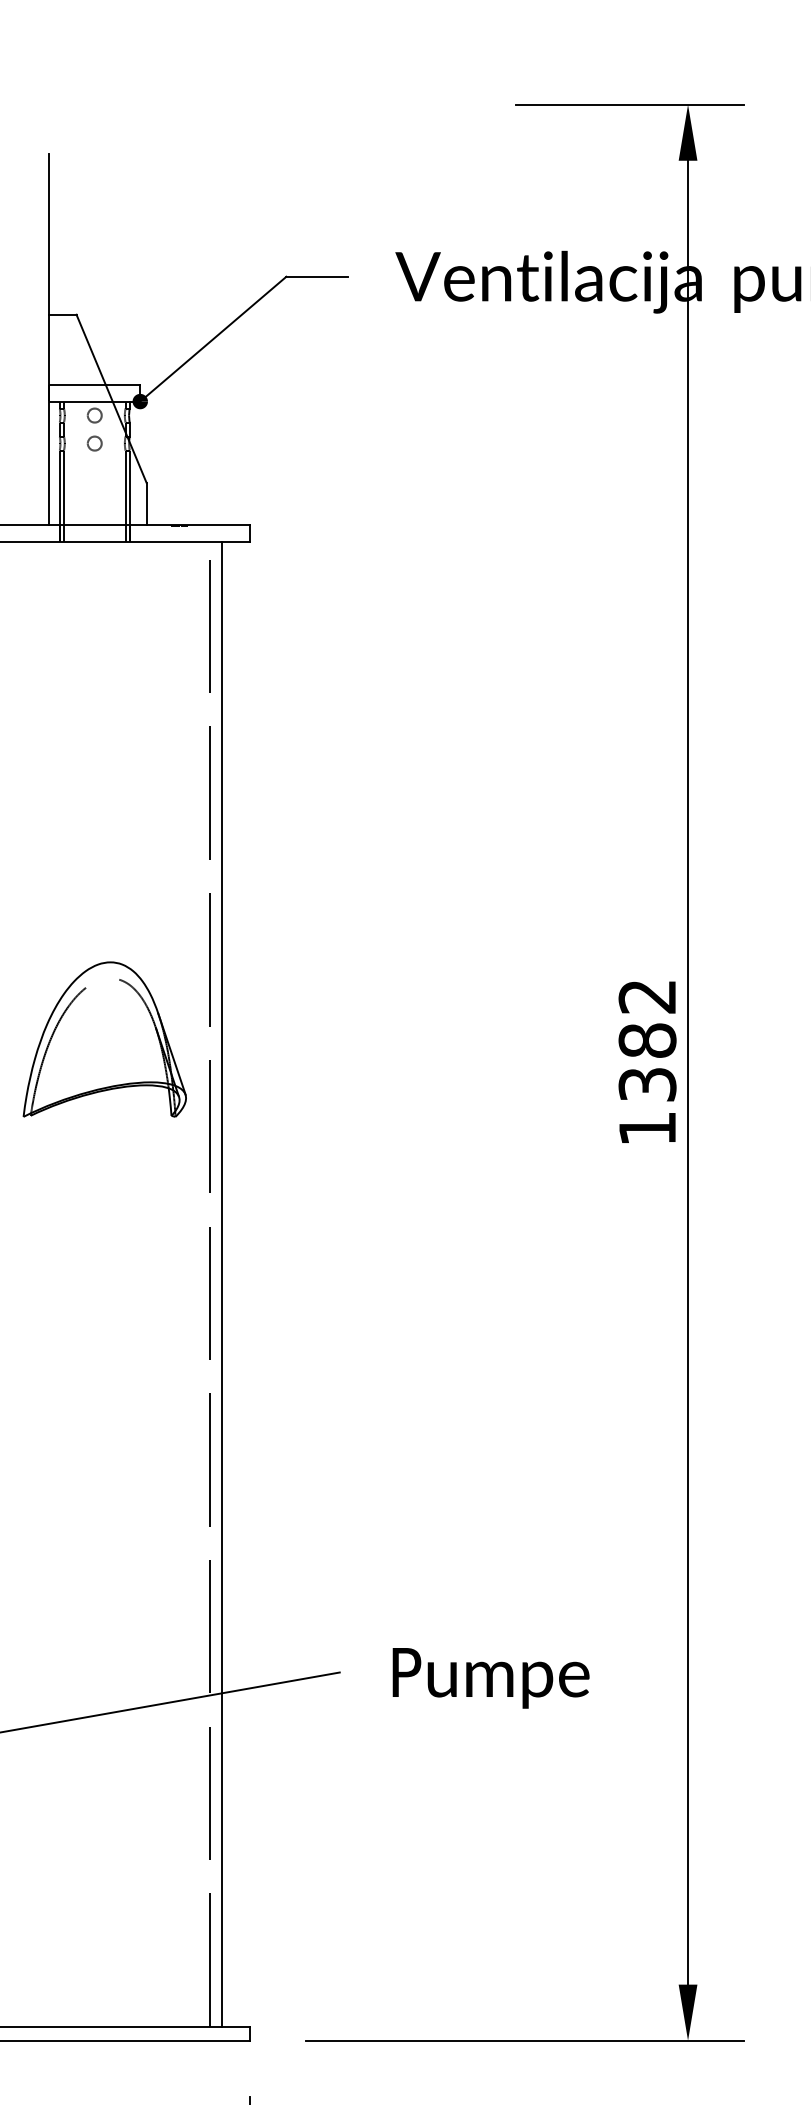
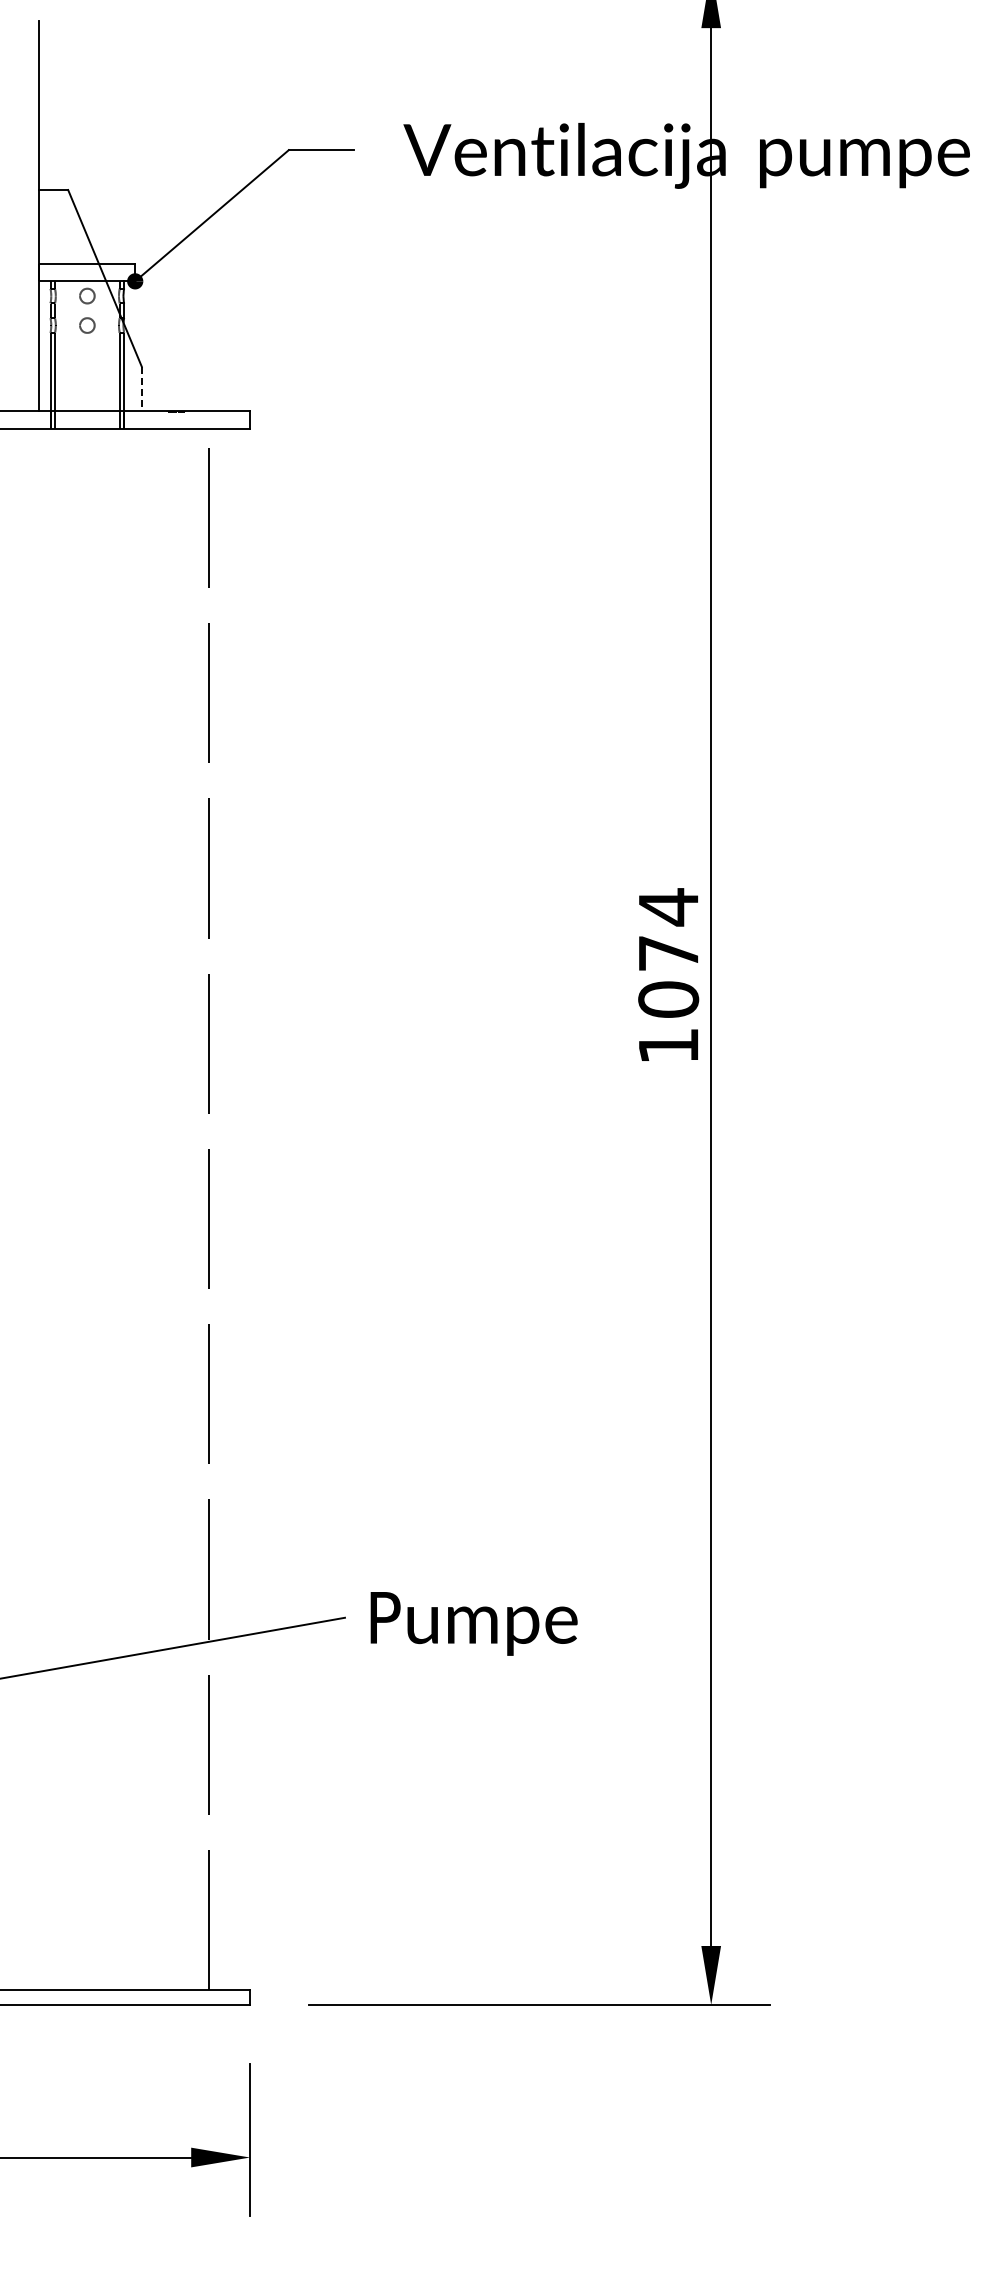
line: (146, 504) -> (141, 389), solid -> dashed
part: (104, 1039) -> (97, 952), removed
text: (647, 1039) -> (668, 952), 1382 -> 1074
line: (221, 1284) -> (220, 1209), removed
text: (490, 1677) -> (473, 1623), moved

